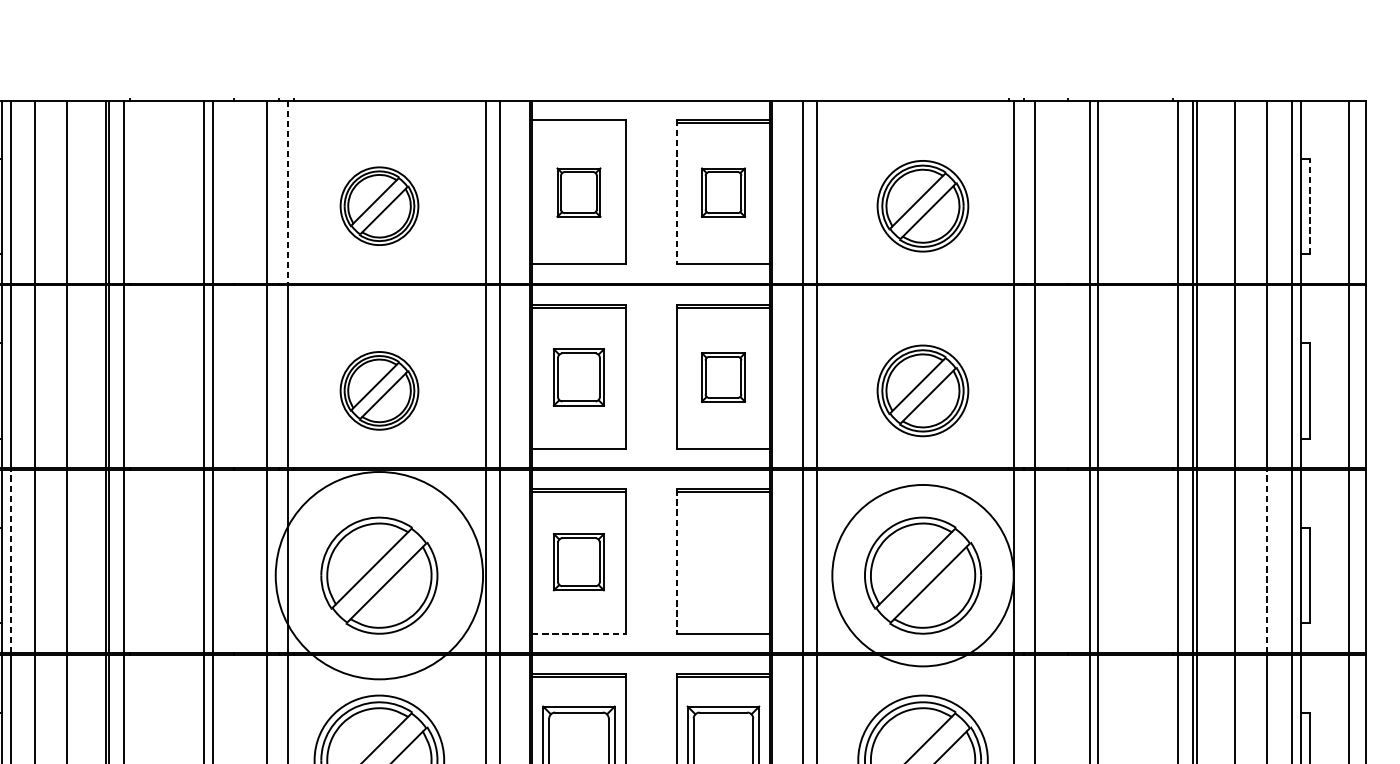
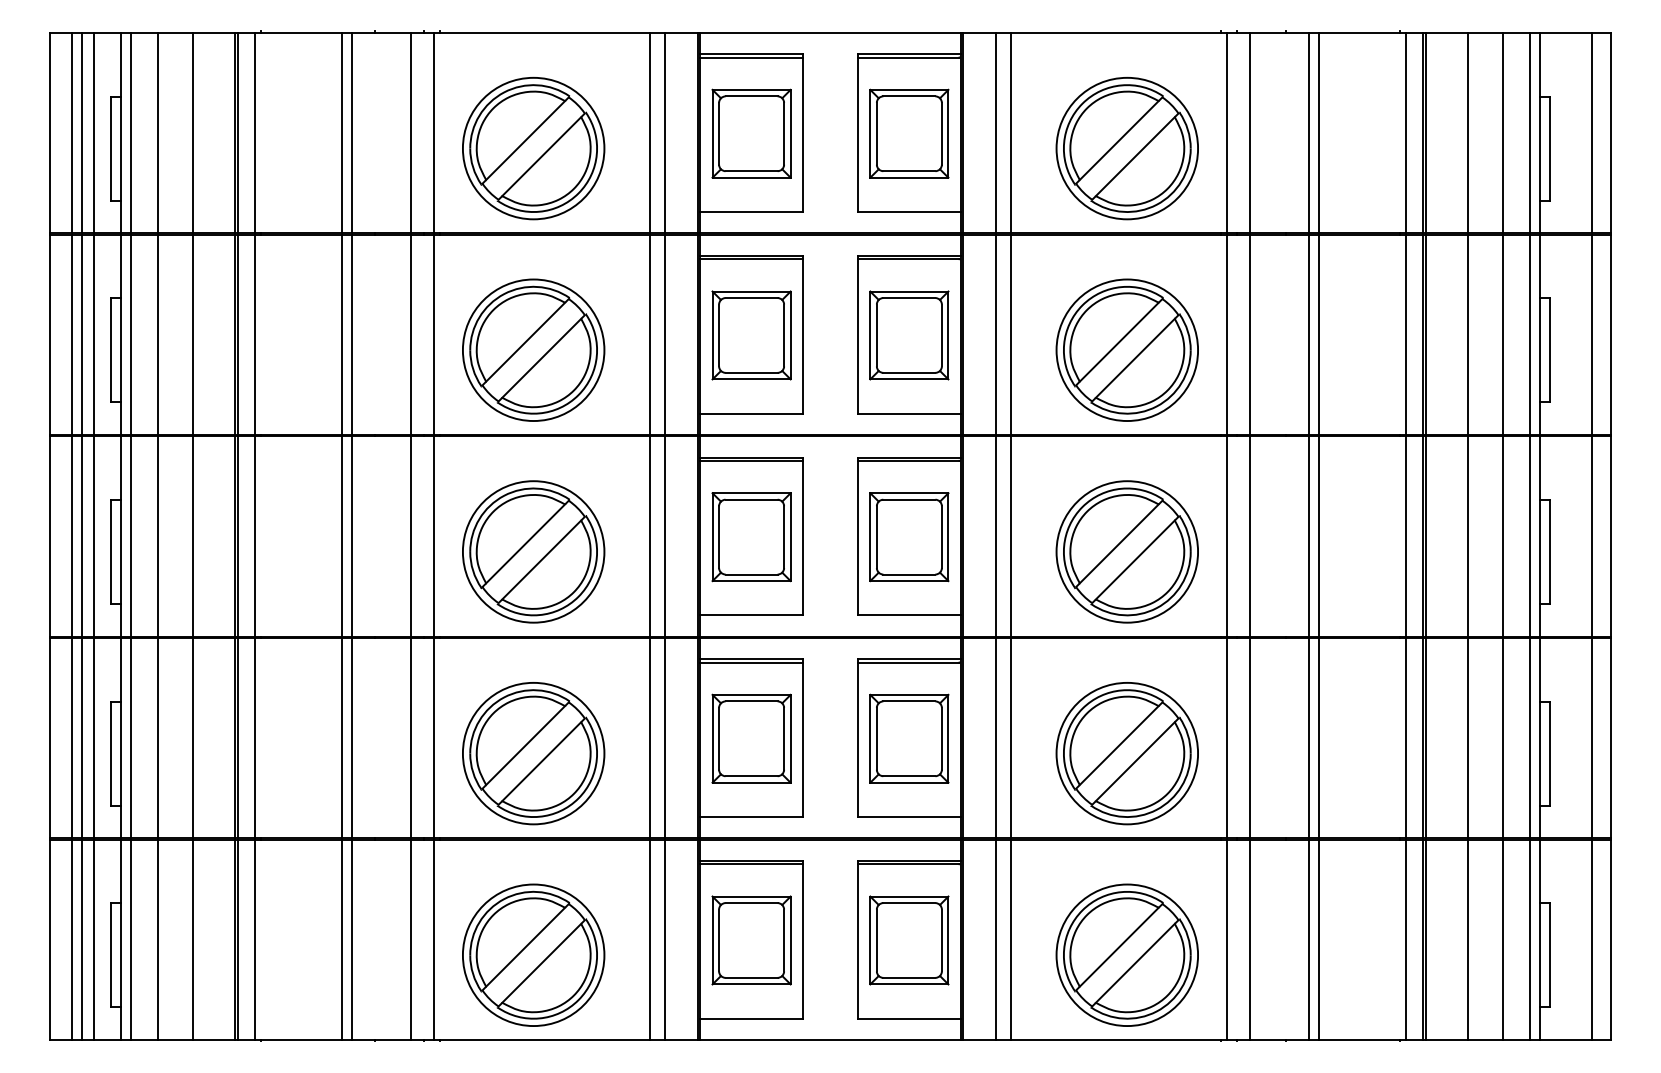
line: (578, 122) -> (751, 57), added
line: (288, 192) -> (434, 133), dashed -> solid
part: (578, 192) -> (751, 133), size x1.67
line: (676, 192) -> (858, 133), dashed -> solid
part: (723, 192) -> (909, 133), size x1.67
part: (379, 206) -> (533, 148), size x1.67
part: (922, 206) -> (1126, 148), size x1.43
line: (1309, 206) -> (1549, 148), dashed -> solid
part: (578, 377) -> (751, 335), size x1.43
part: (723, 377) -> (909, 335), size x1.67
part: (379, 390) -> (533, 349), size x1.67
part: (922, 390) -> (1126, 349), size x1.43
line: (10, 560) -> (130, 535), dashed -> solid
line: (1266, 560) -> (1502, 535), dashed -> solid
line: (676, 561) -> (858, 536), dashed -> solid
part: (578, 562) -> (751, 537), size x1.43
part: (723, 562) -> (909, 537), added
circle: (379, 575) -> (533, 551), size x0.62
circle: (923, 575) -> (1127, 551), size x0.71
line: (579, 633) -> (752, 615), dashed -> solid

